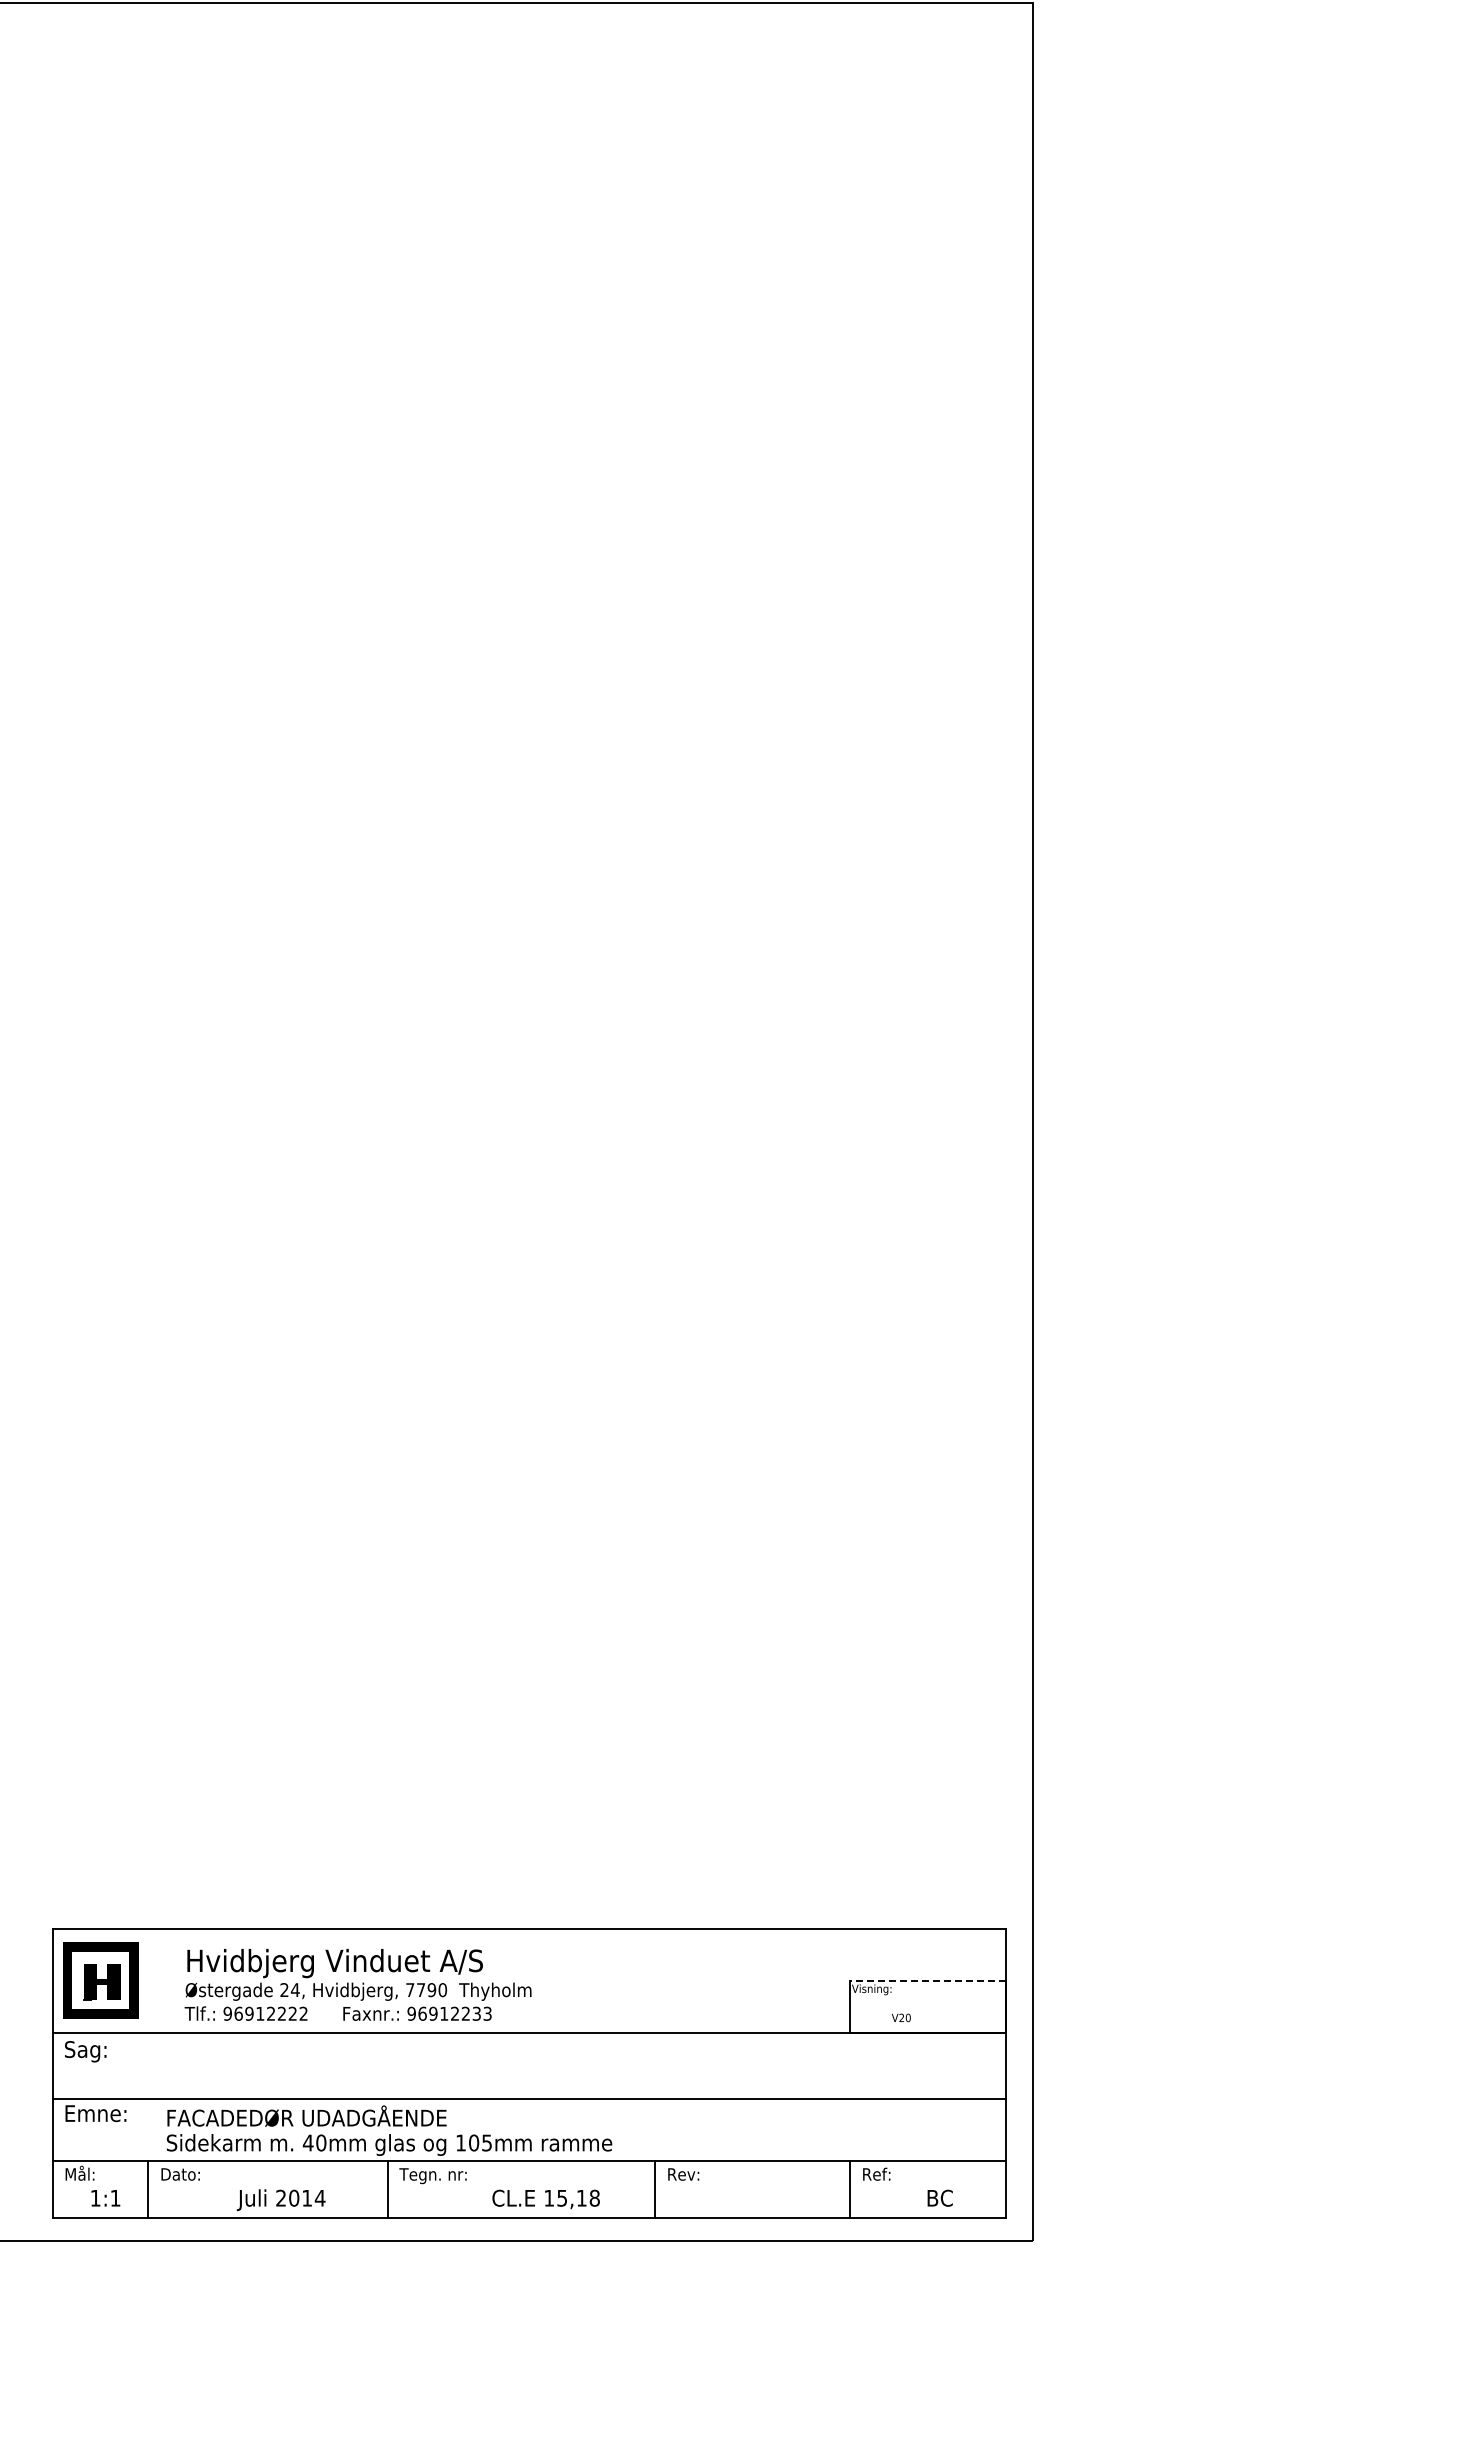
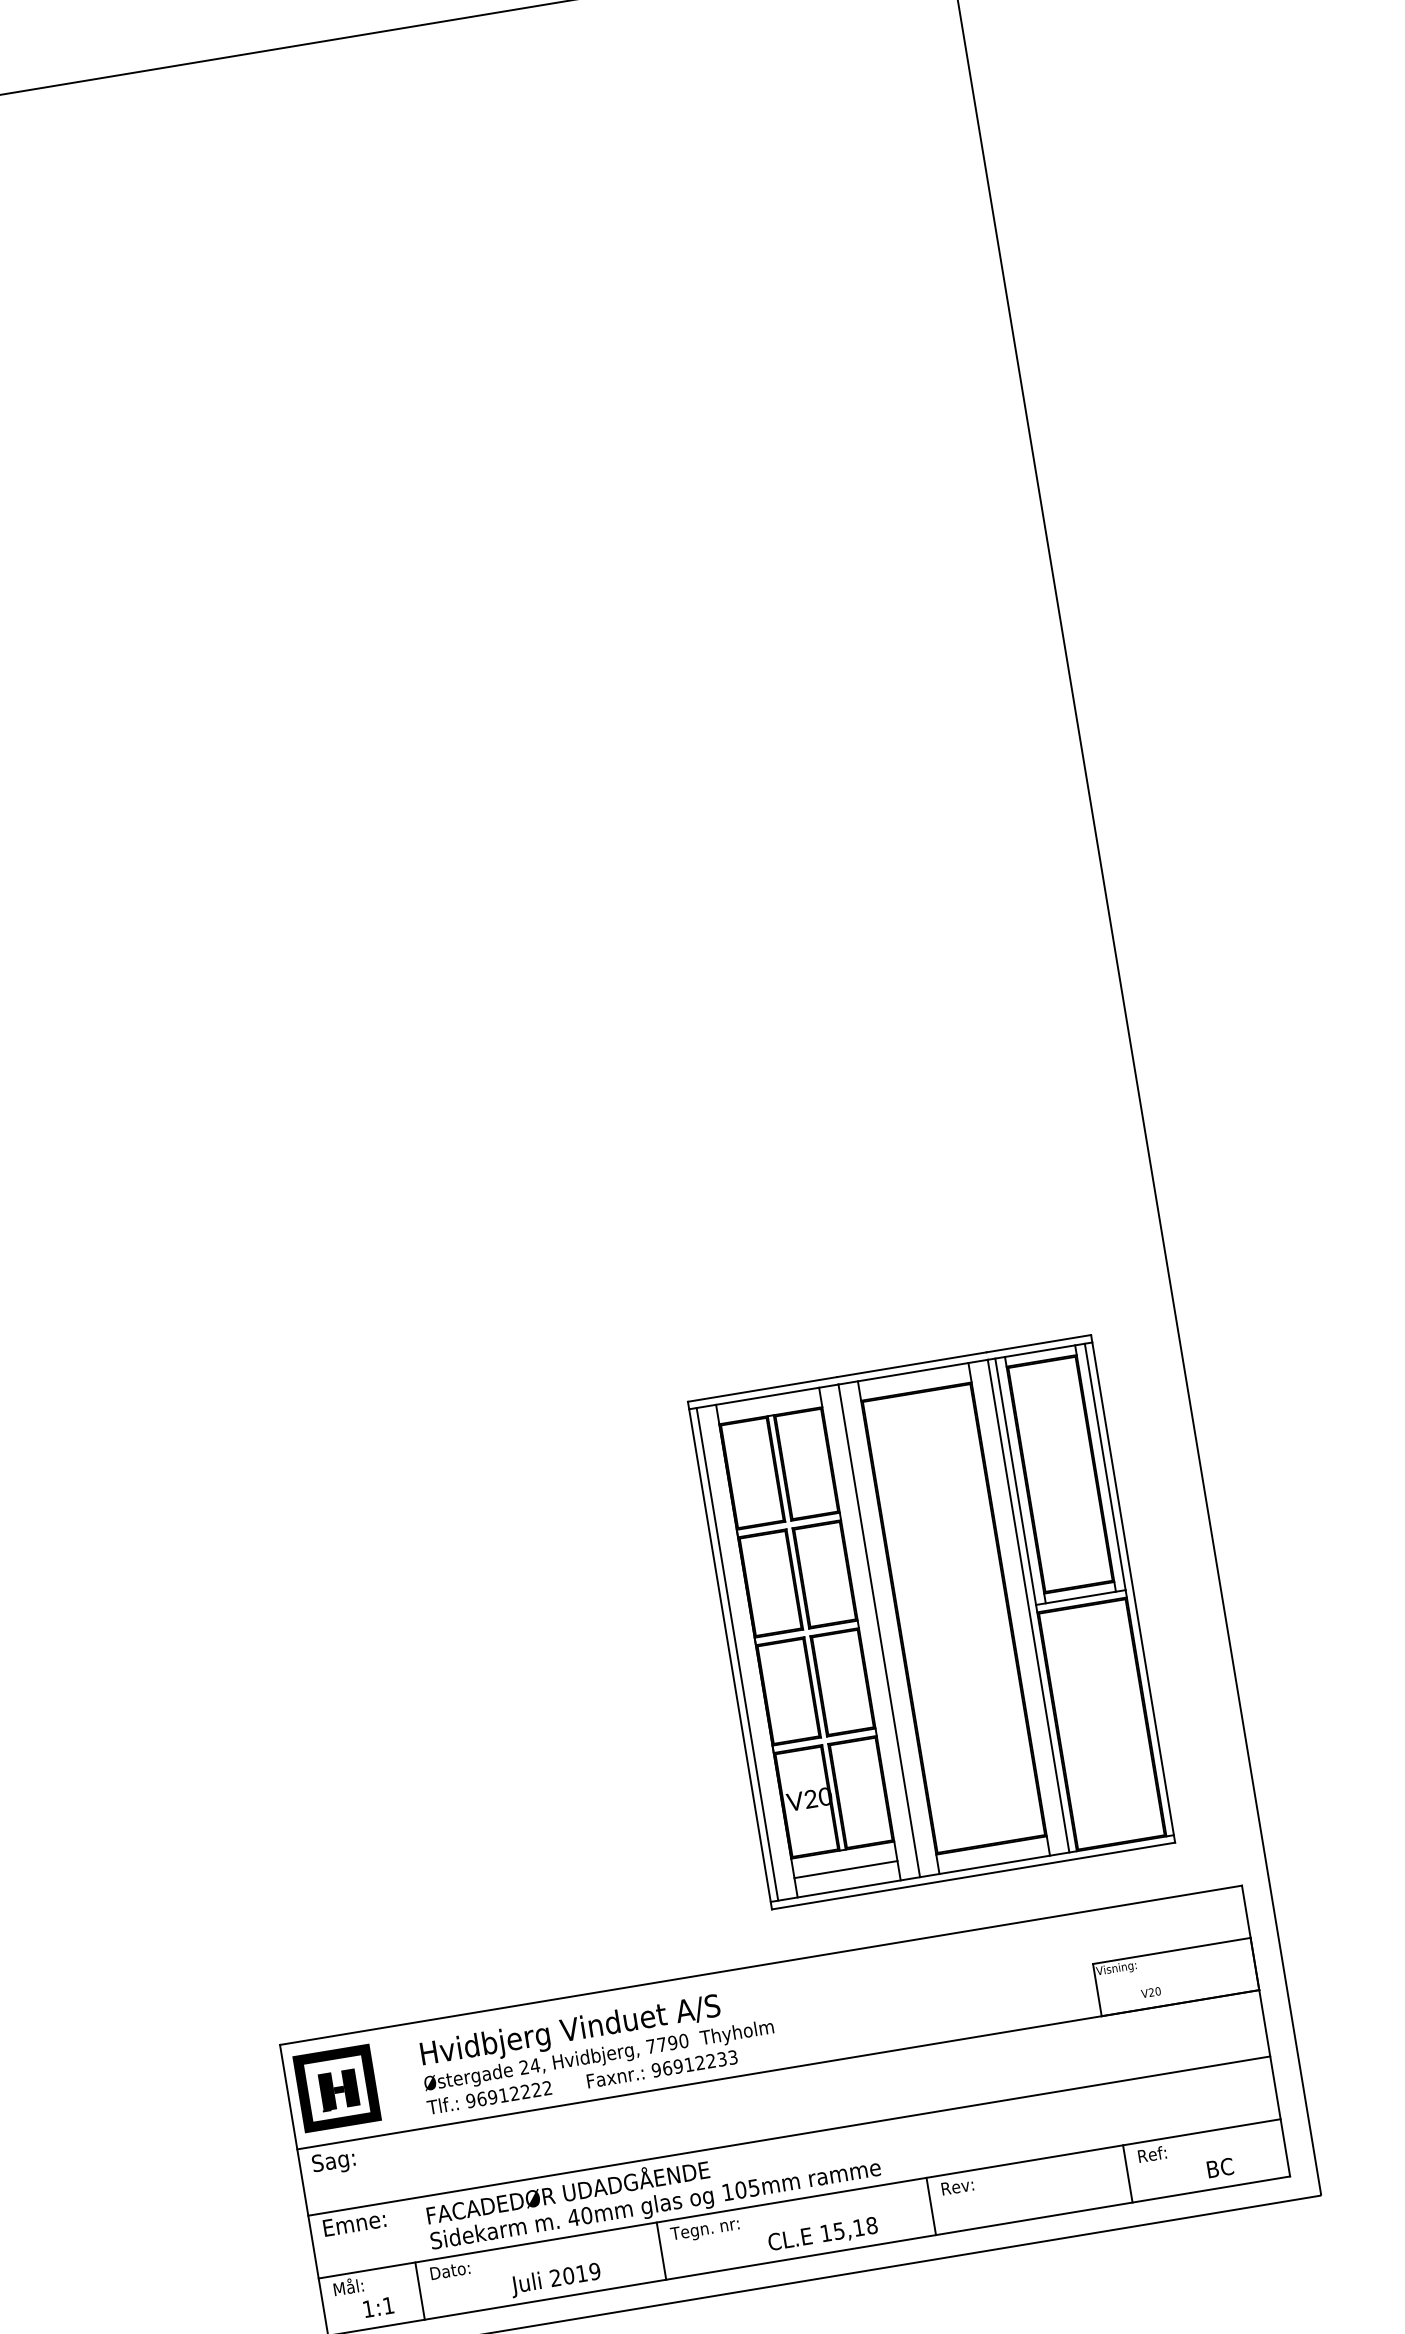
part: (748, 1625) -> (931, 1622), added
line: (927, 1981) -> (1171, 1951), dashed -> solid
text: (319, 2197) -> (594, 2270), 2014 -> 2019

